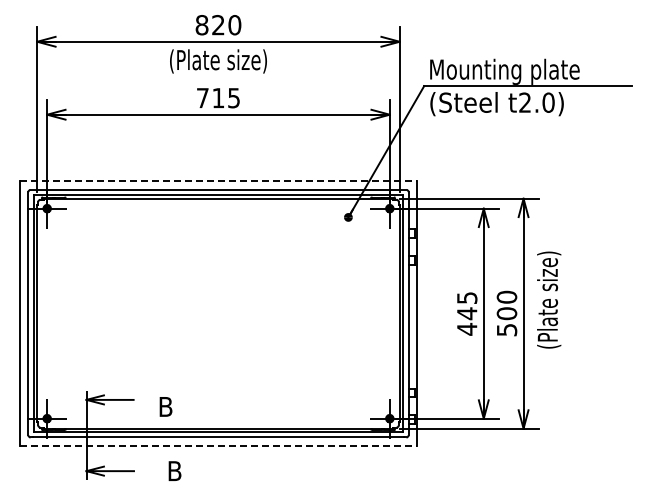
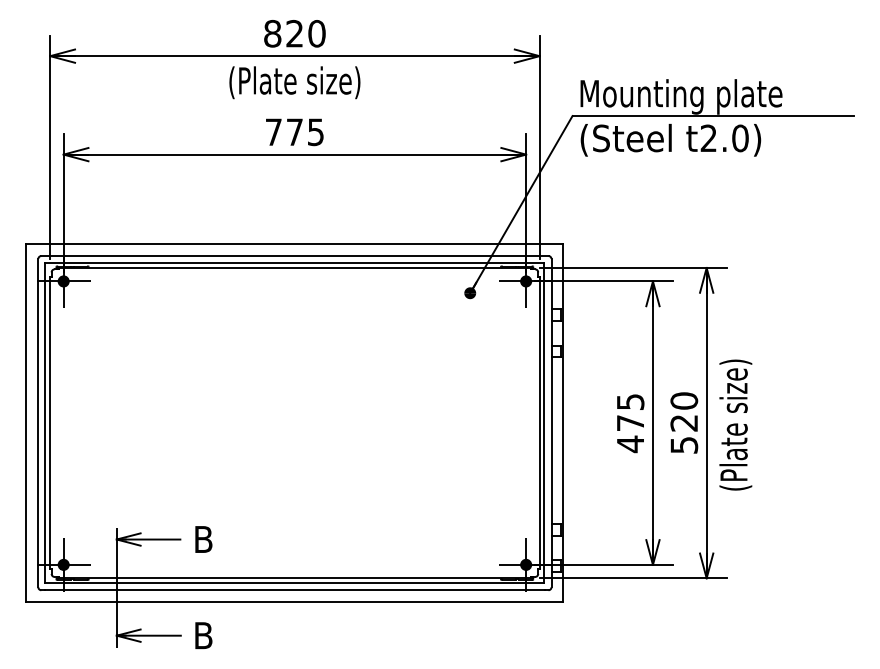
text: (218, 98) -> (294, 132), 715 -> 775
line: (218, 181) -> (294, 244), dashed -> solid
text: (549, 299) -> (736, 424), moved
text: (467, 313) -> (630, 422), 445 -> 475
text: (506, 313) -> (683, 422), 500 -> 520
text: (165, 406) -> (203, 538), moved
line: (218, 446) -> (294, 602), dashed -> solid
text: (174, 470) -> (203, 634), moved

